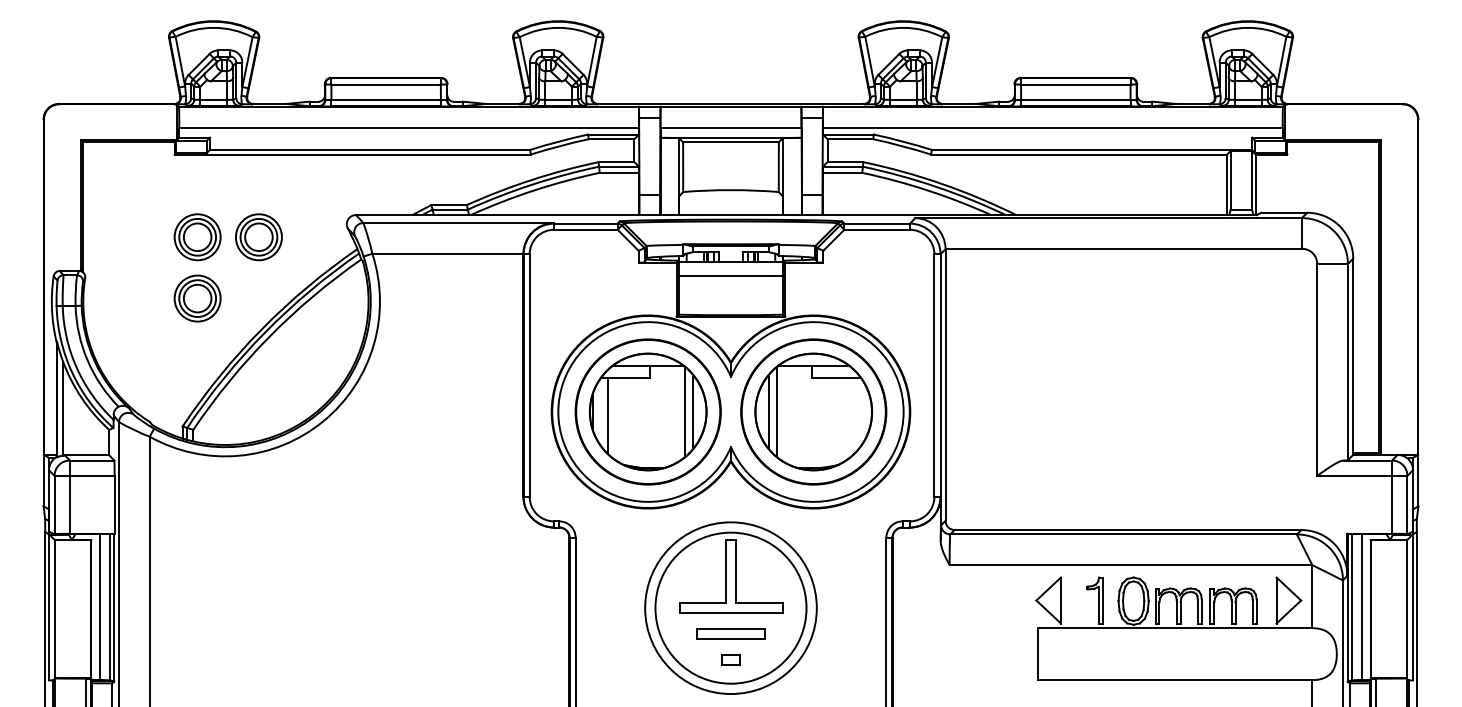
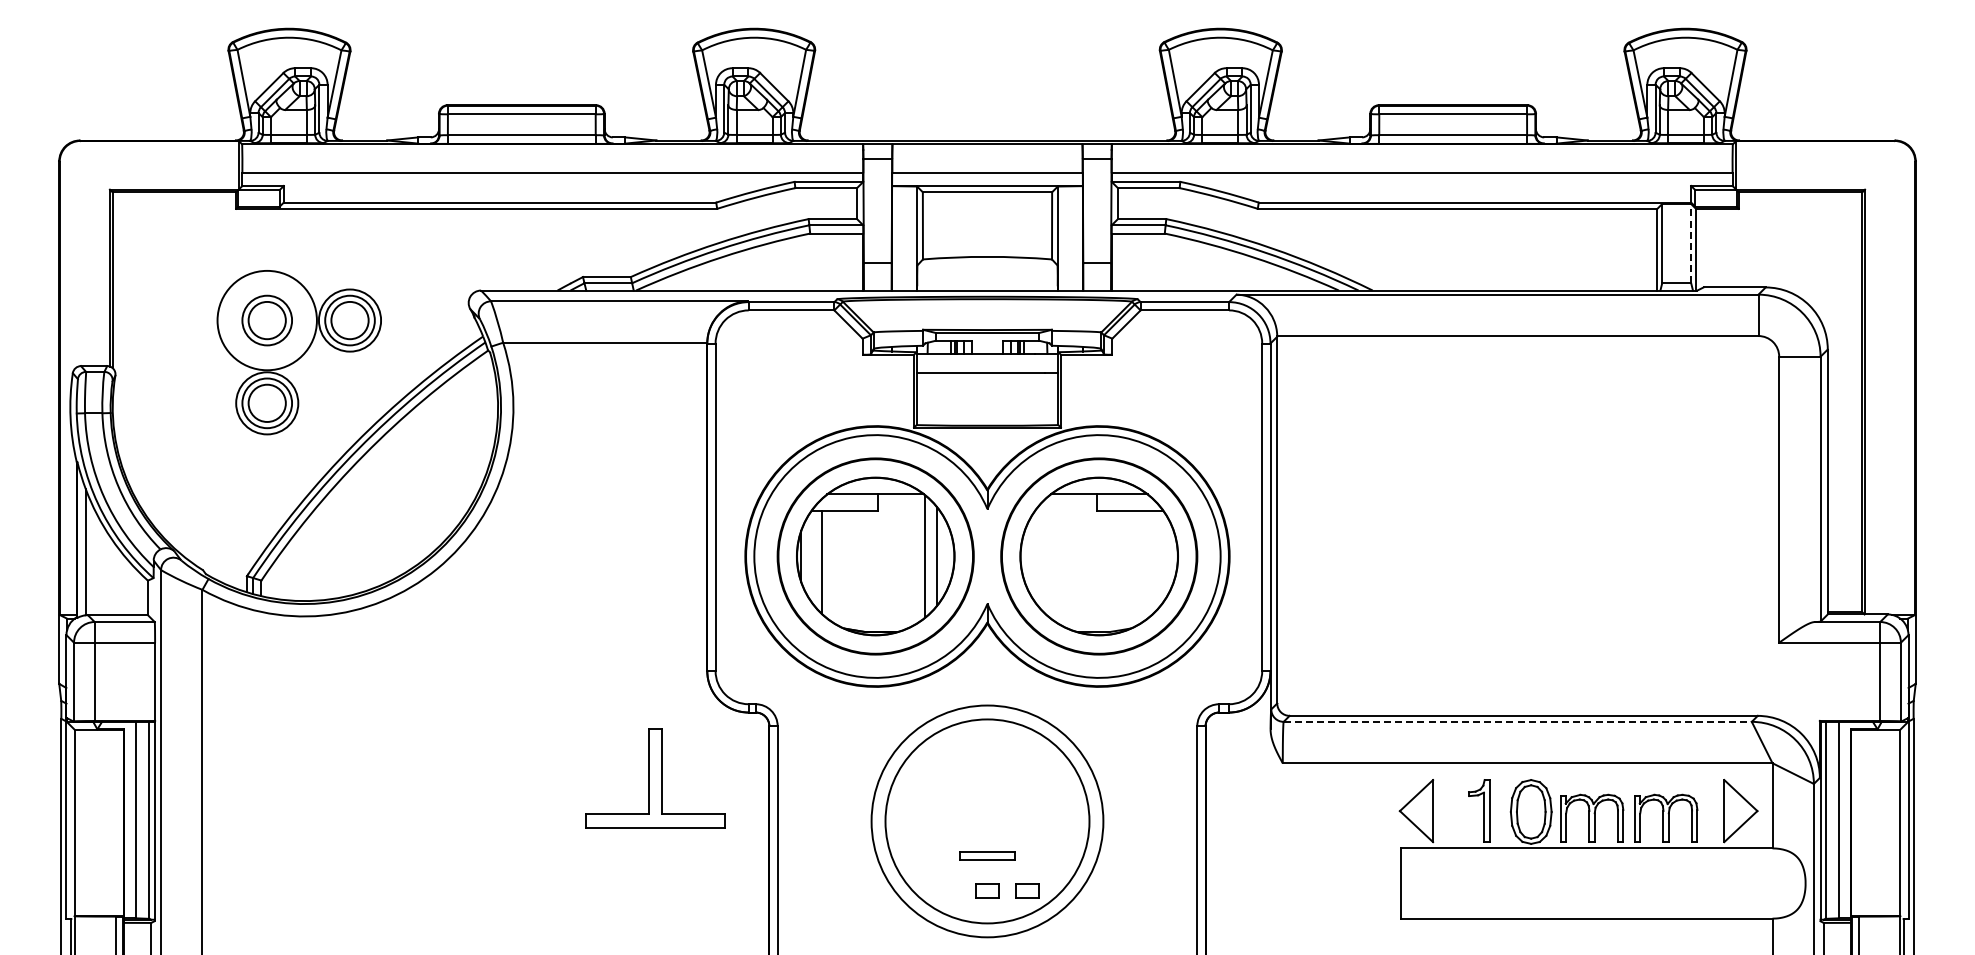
line: (1252, 180) -> (1691, 243), solid -> dashed
circle: (197, 237) -> (267, 320), size x1.6
line: (768, 411) -> (1038, 556), removed
line: (776, 411) -> (1049, 556), removed
line: (1124, 534) -> (1518, 721), solid -> dashed
part: (731, 576) -> (655, 778), moved
part: (731, 633) -> (987, 855), size x0.6
part: (760, 659) -> (1027, 890), added

